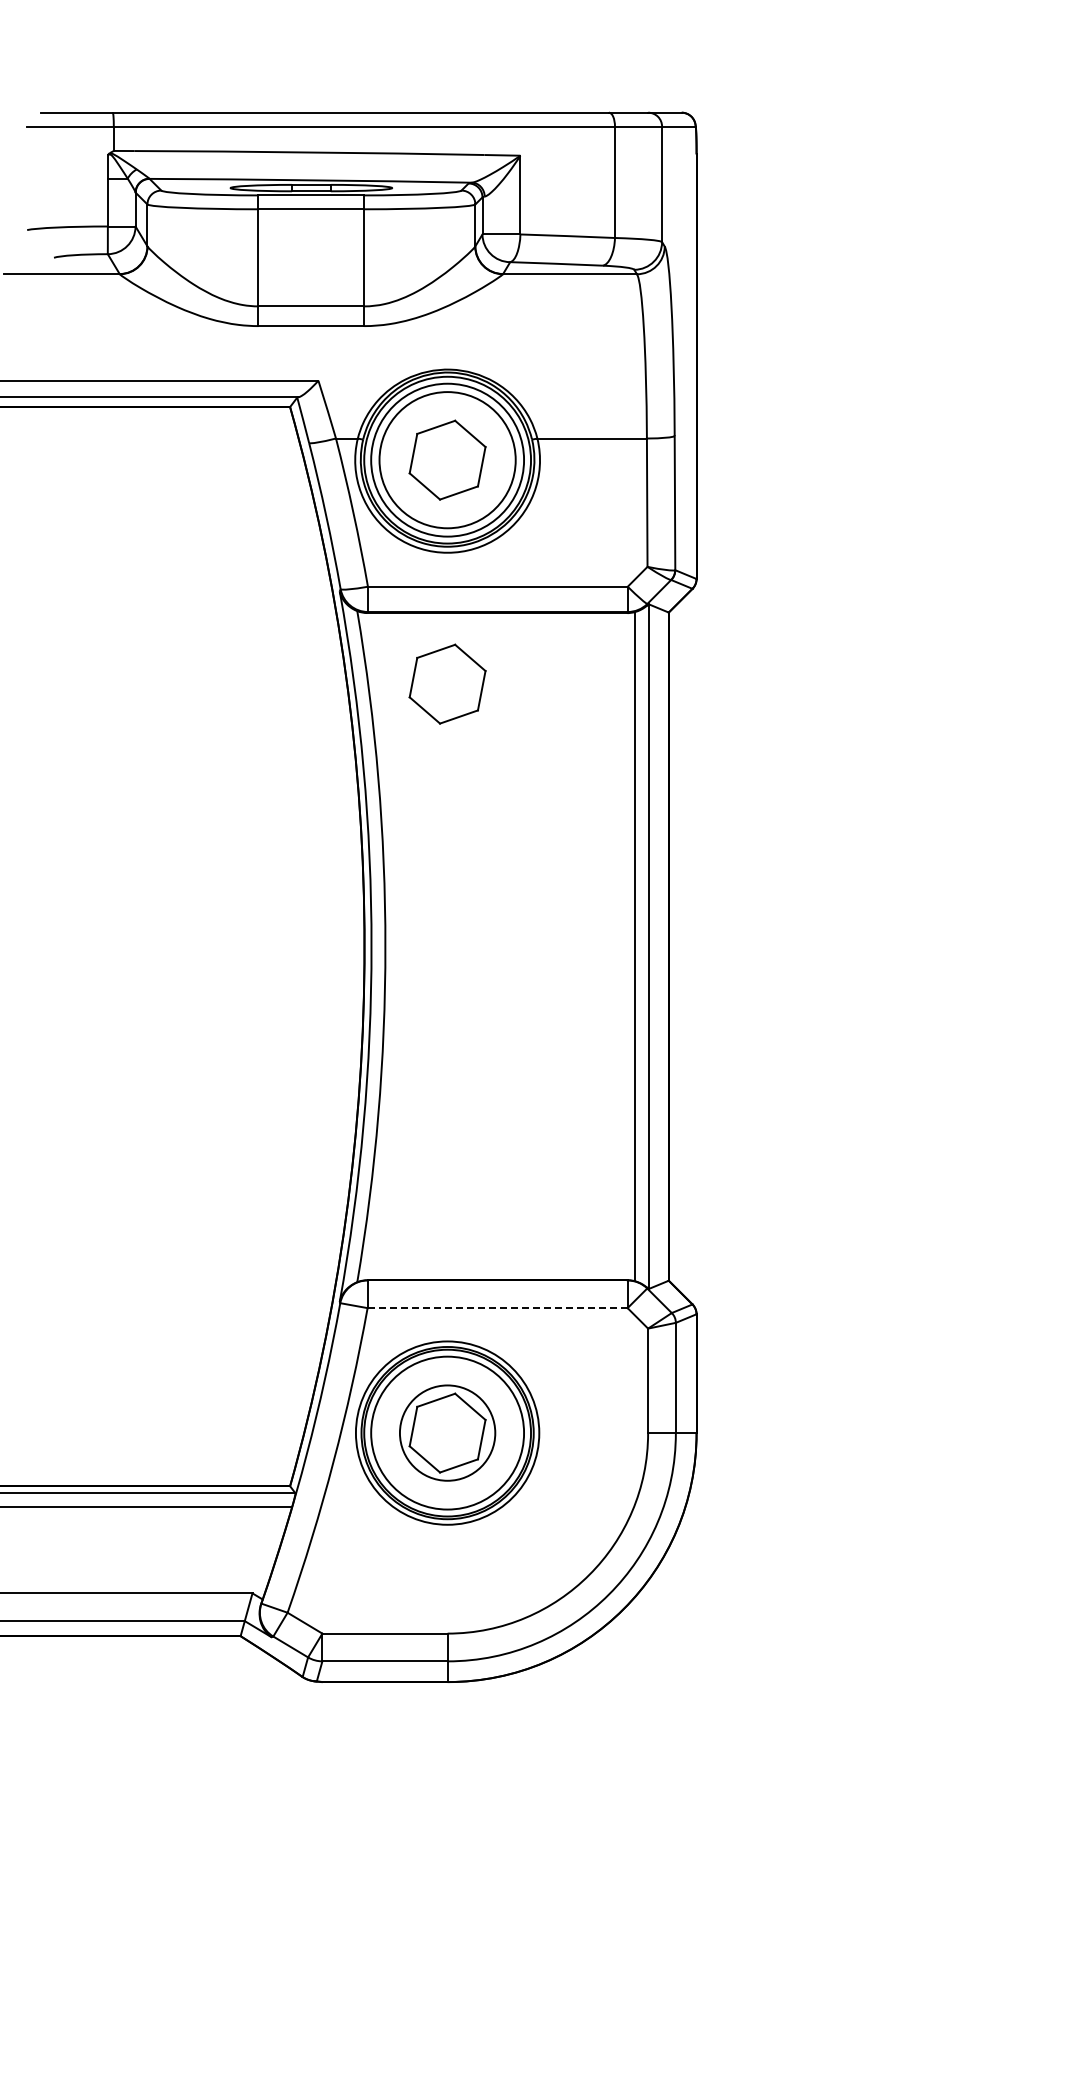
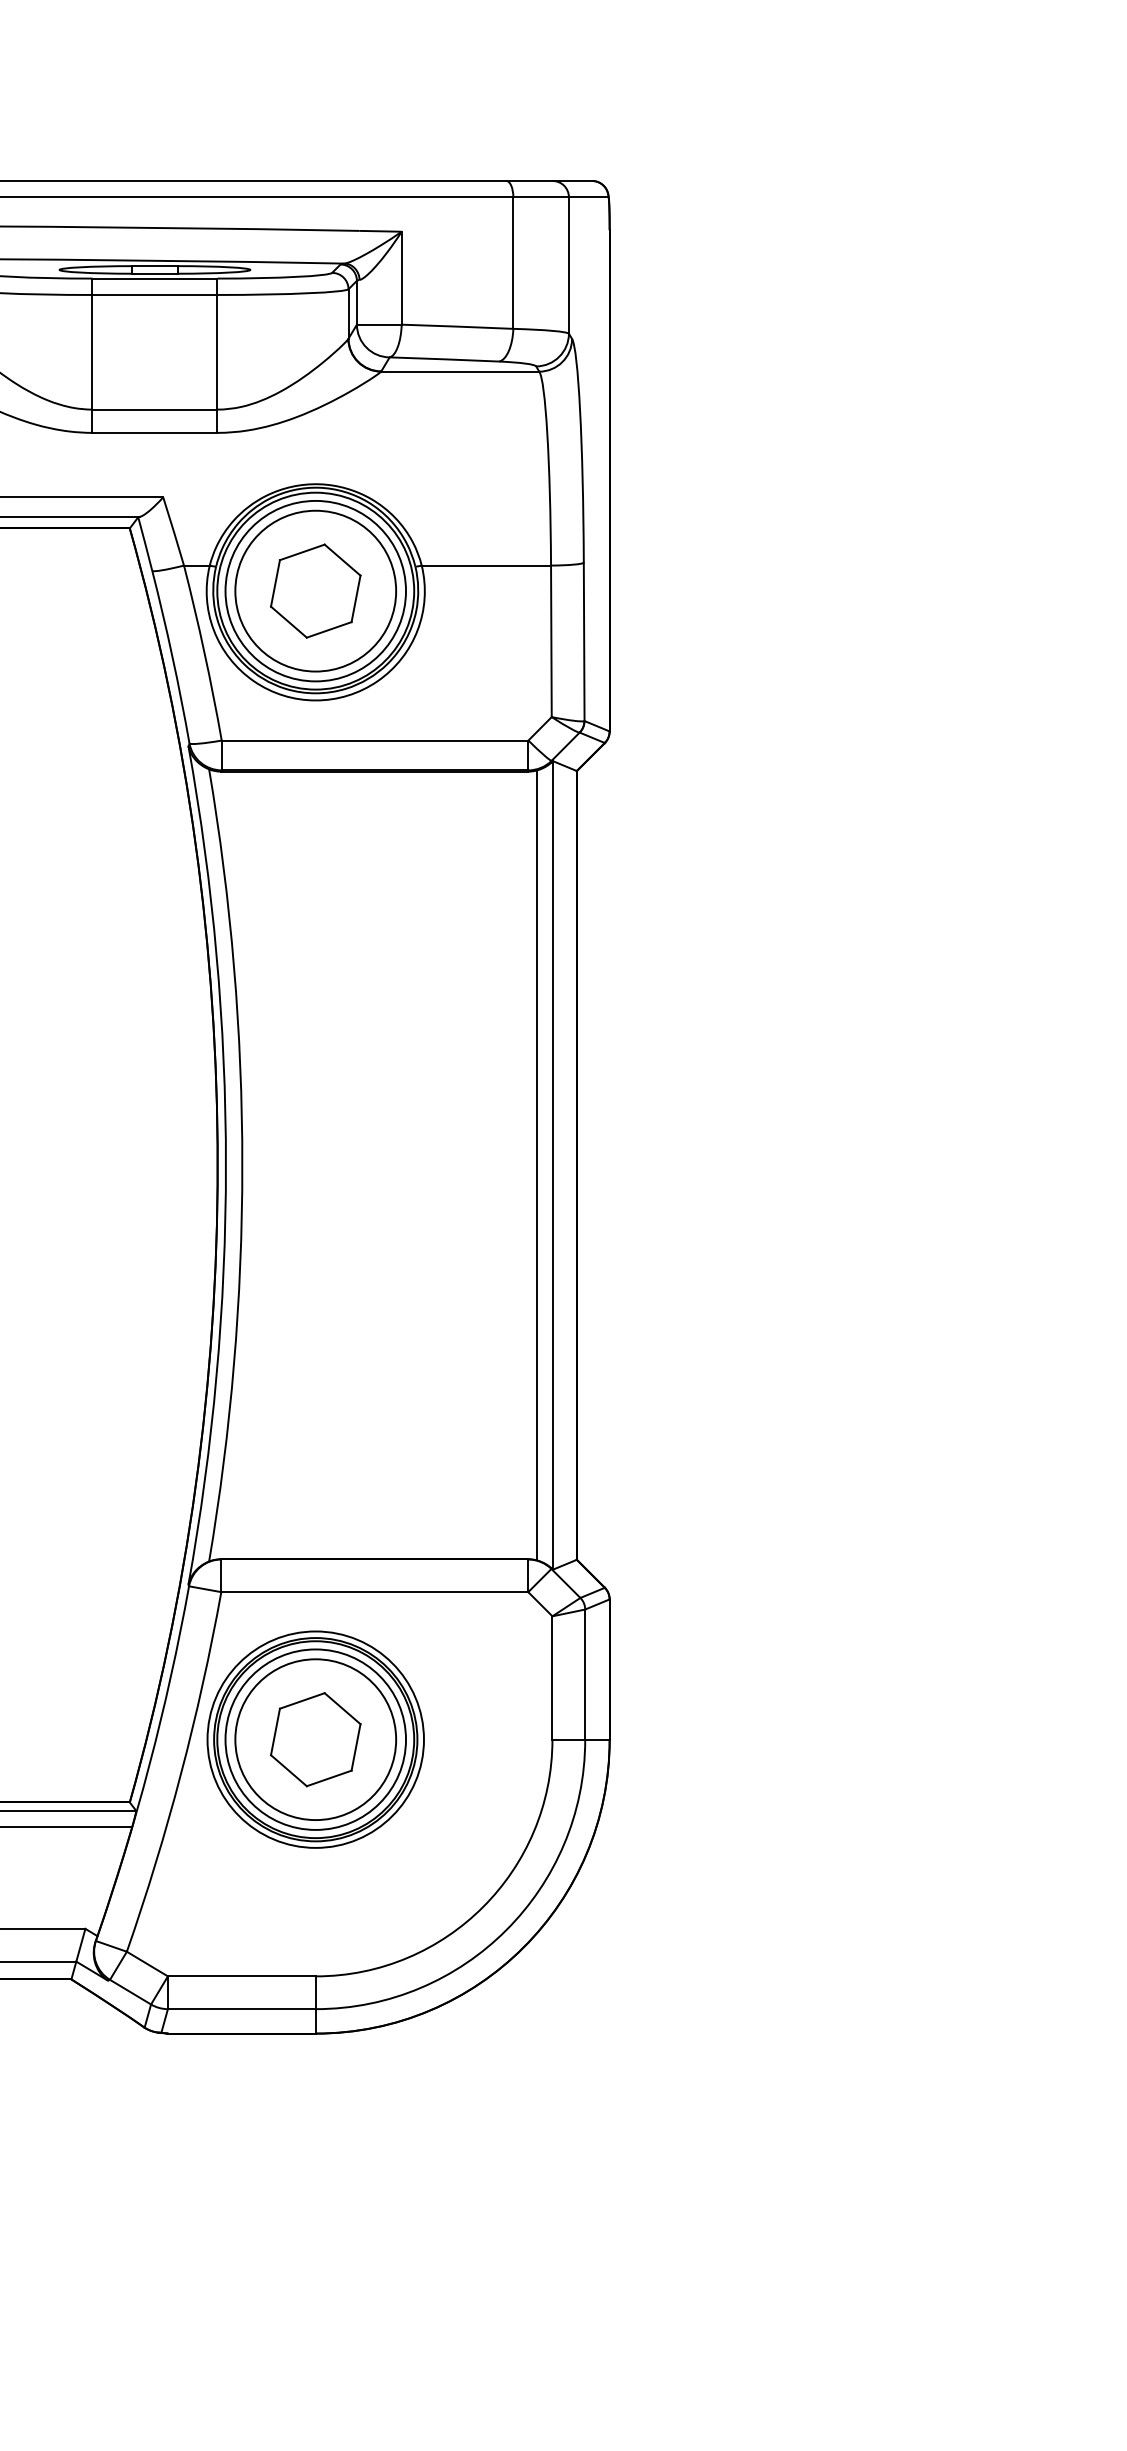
part: (447, 683) -> (315, 854), removed
line: (498, 1308) -> (375, 1592), dashed -> solid
circle: (447, 1433) -> (315, 1740), size x1.43

